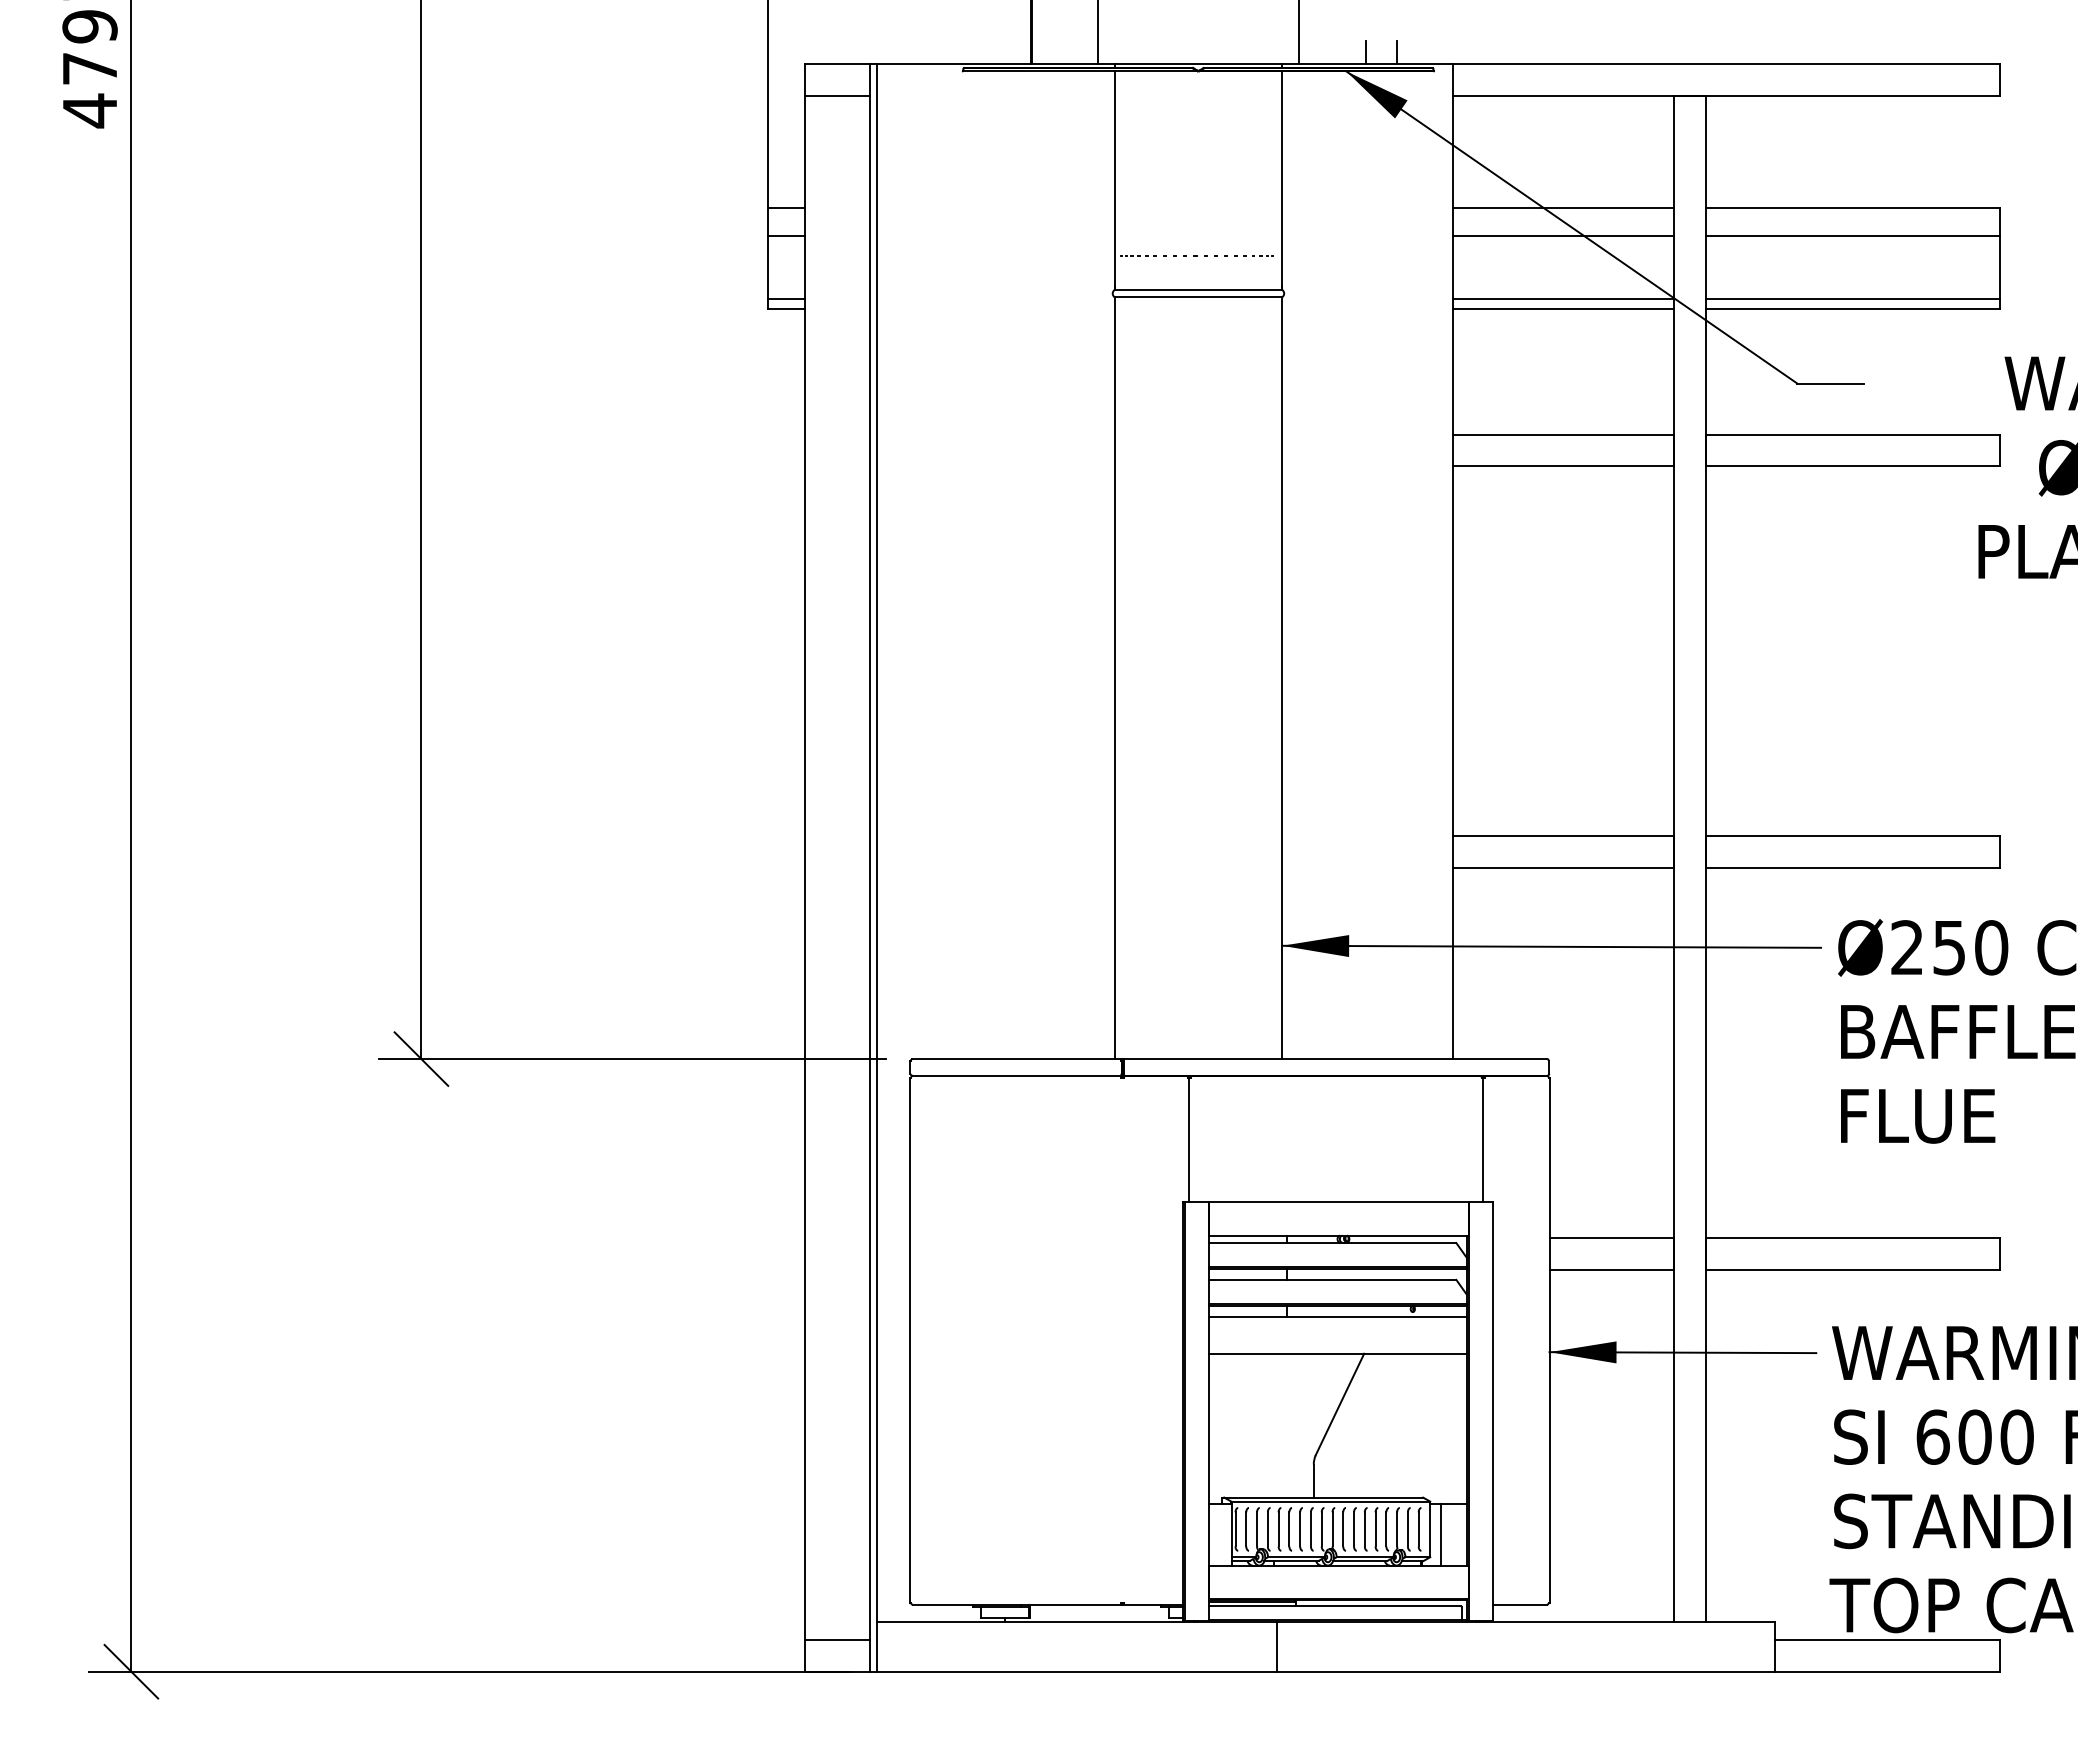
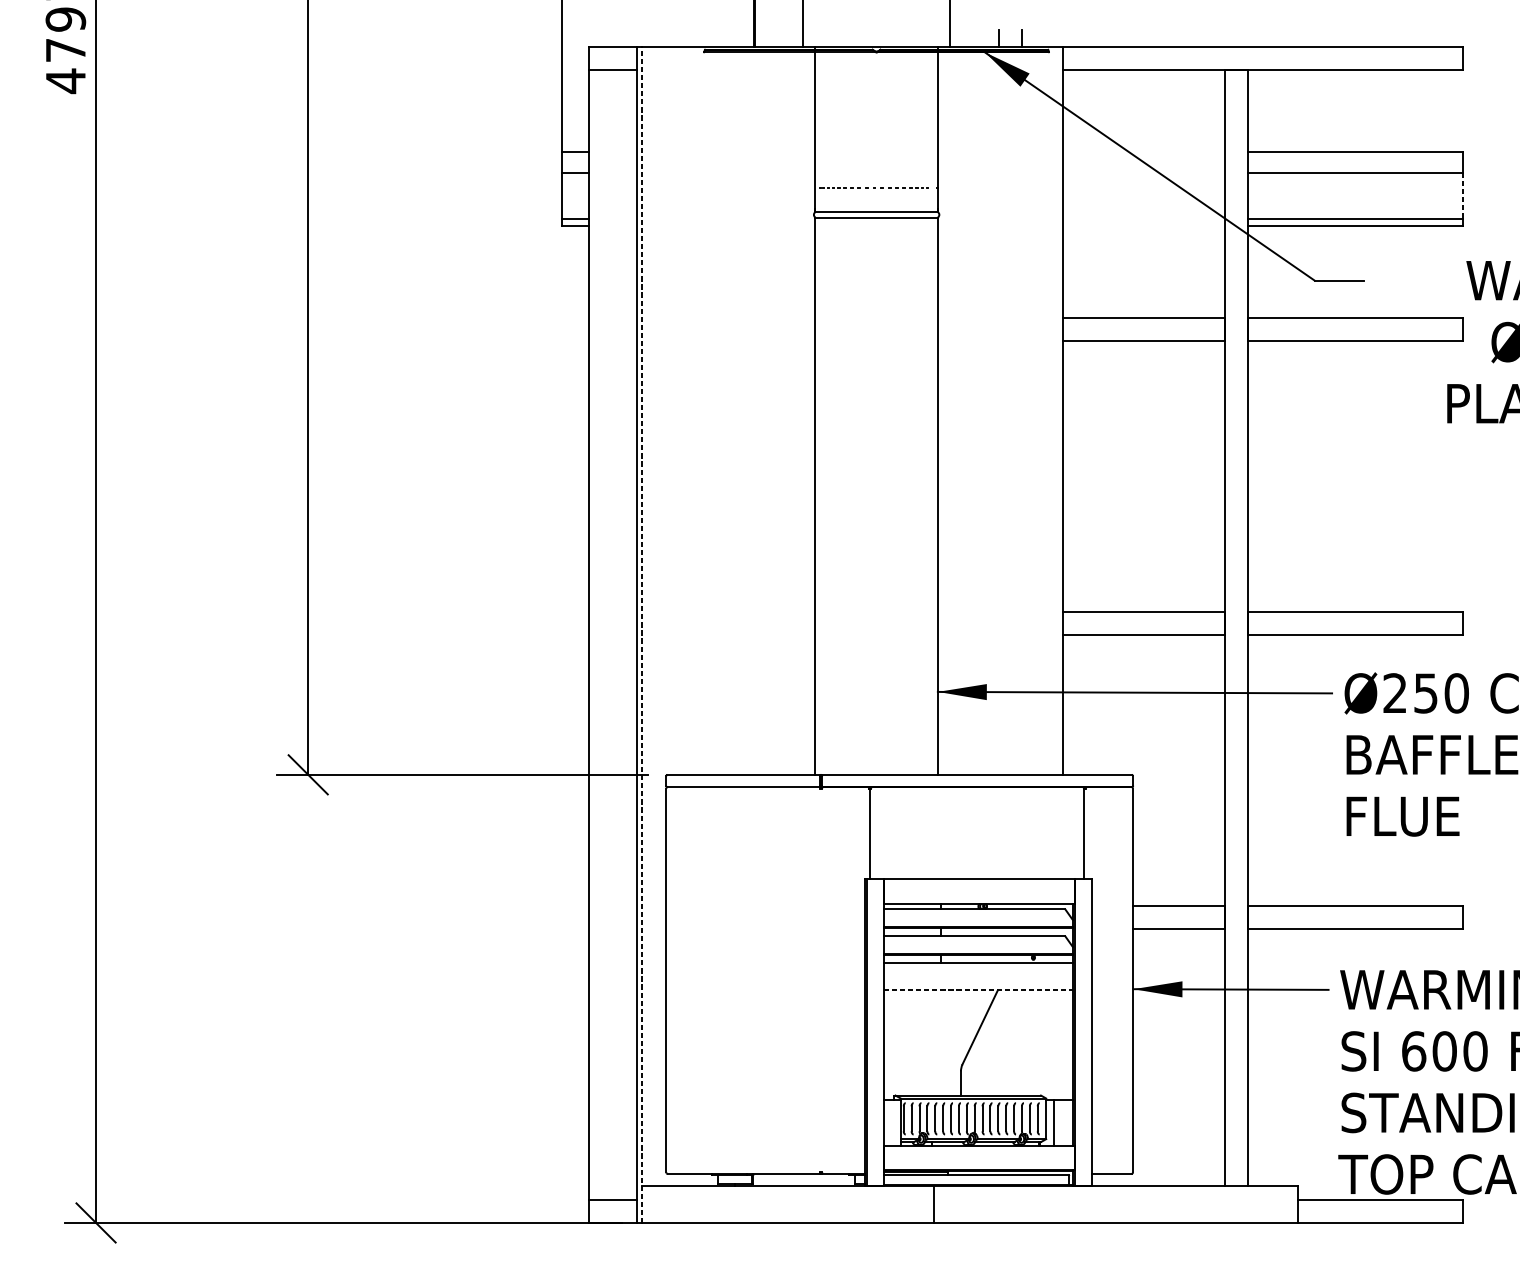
line: (1563, 208) -> (1143, 152), removed
line: (1563, 235) -> (1143, 172), removed
line: (2000, 267) -> (1463, 195), solid -> dashed
line: (1563, 298) -> (1143, 218), removed
line: (1563, 308) -> (1143, 225), removed
line: (877, 867) -> (641, 634), solid -> dashed
line: (1337, 1353) -> (978, 990), solid -> dashed

